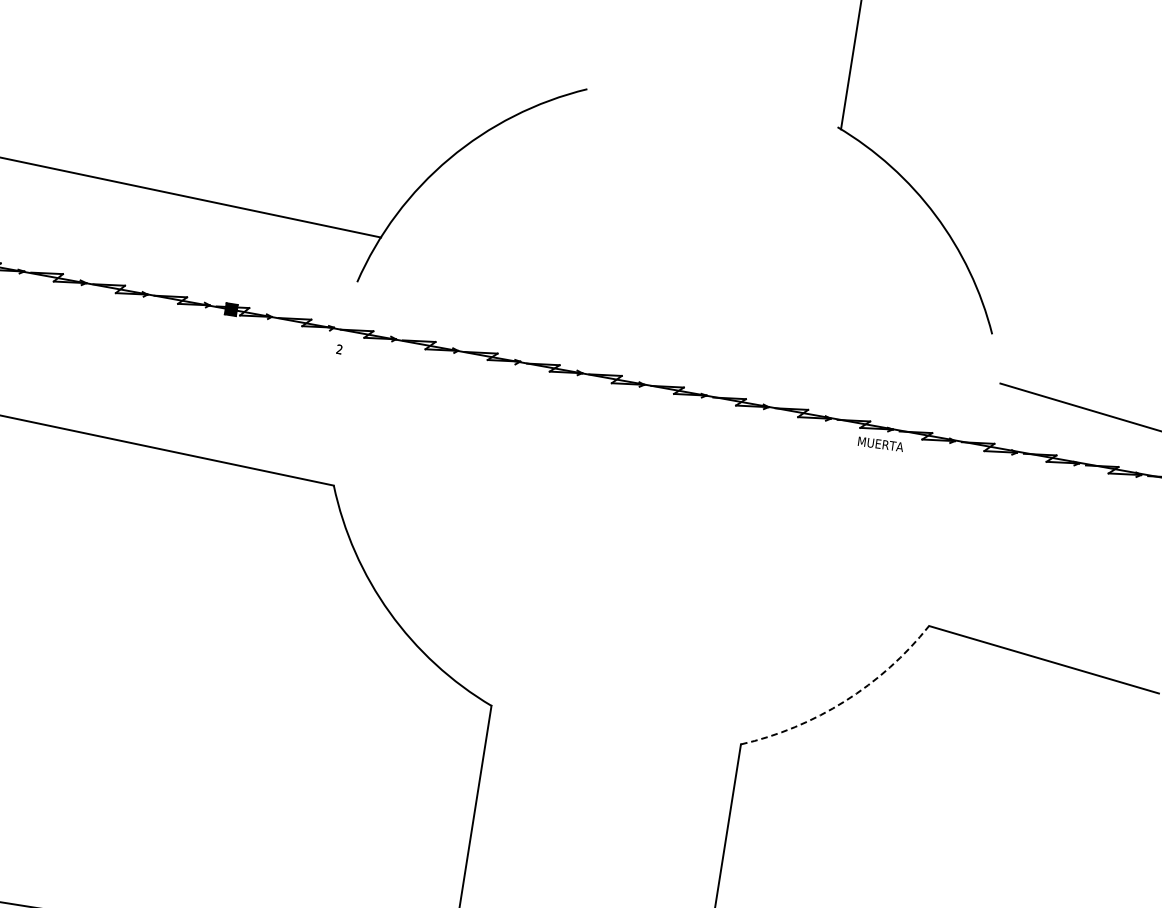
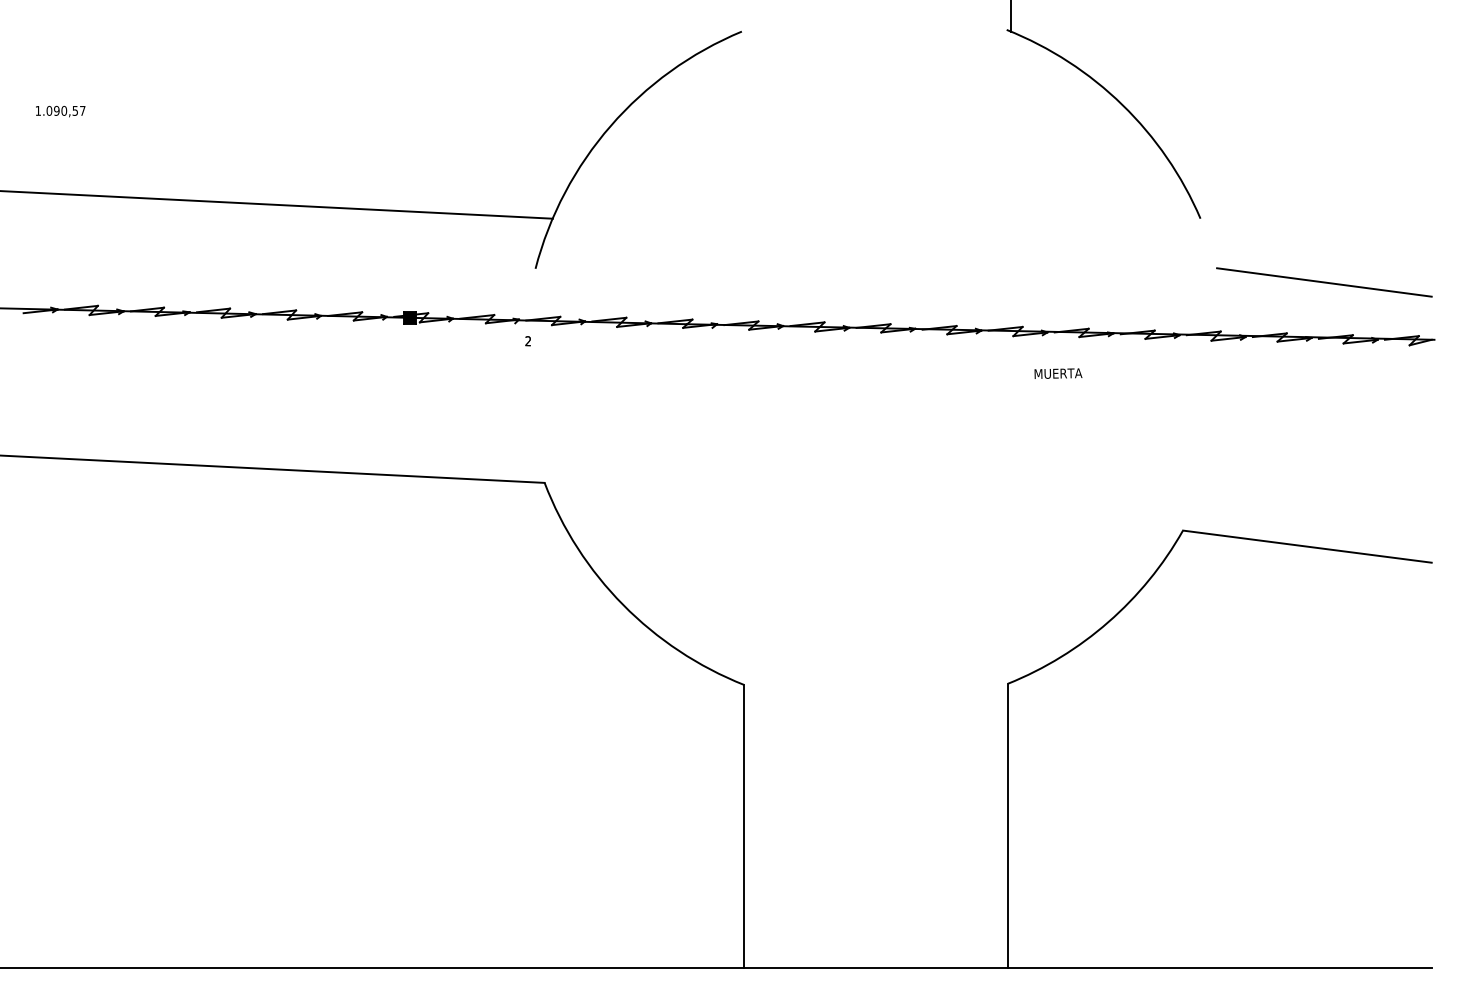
text: (880, 444) -> (1058, 373), moved
arc: (845, 701) -> (1108, 622), dashed -> solid

